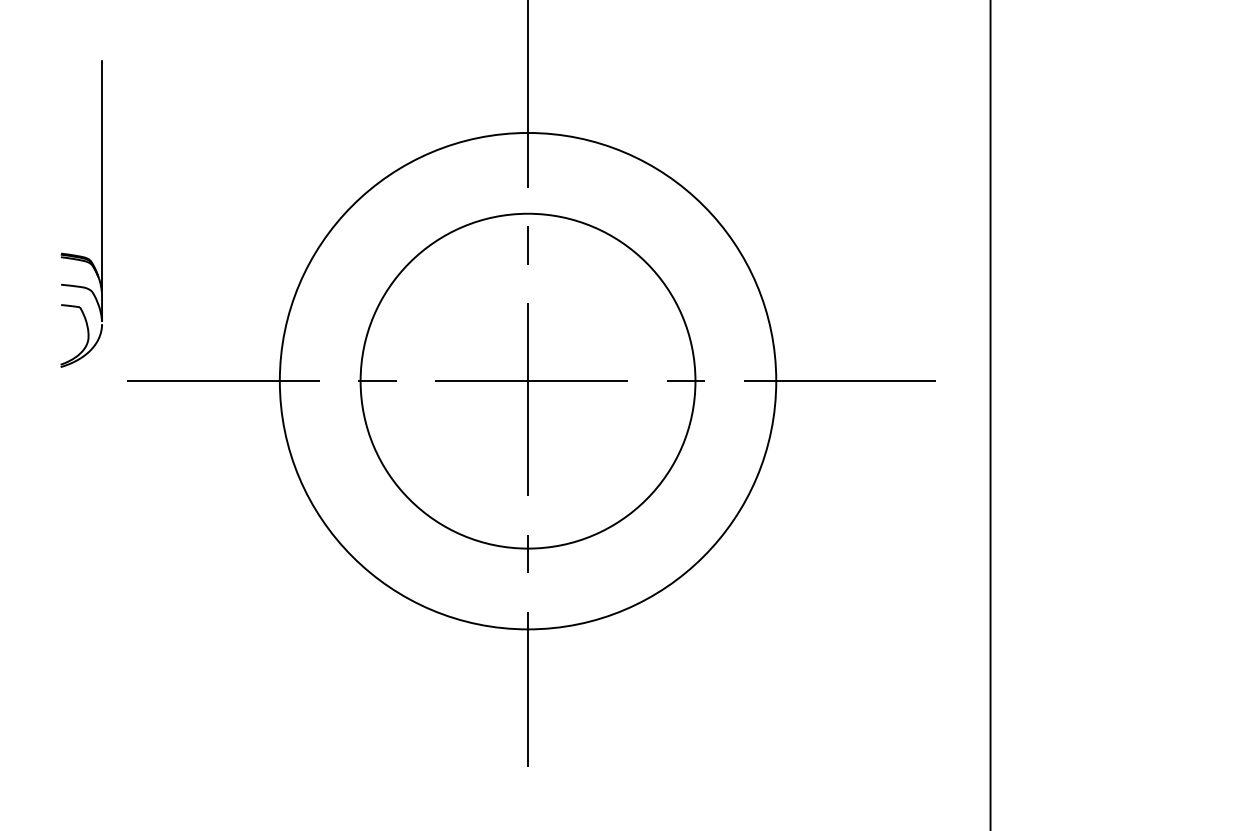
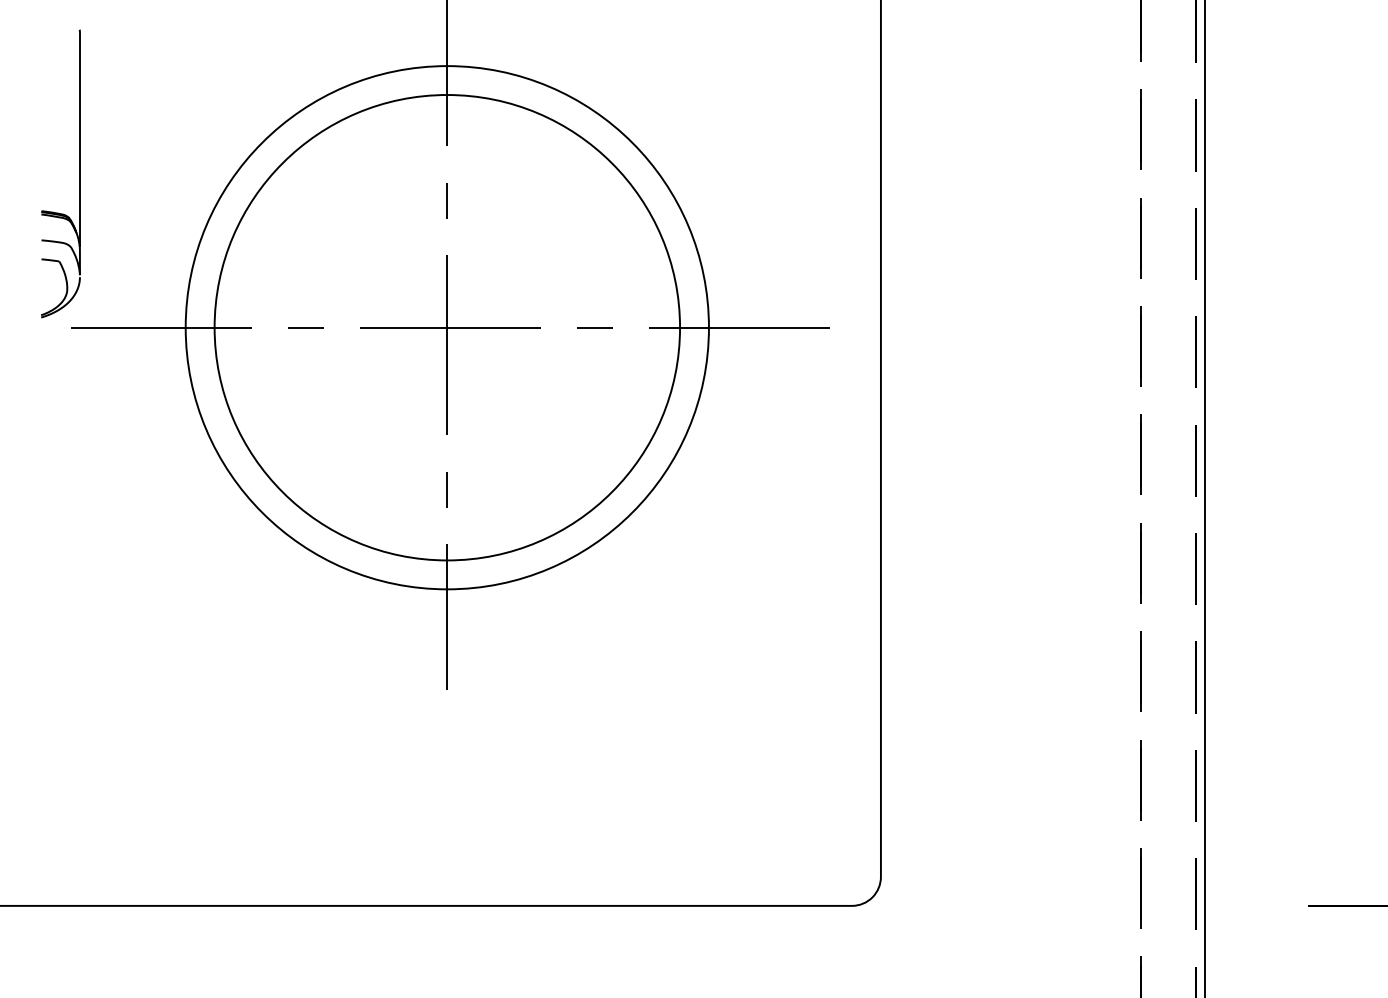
part: (101, 213) -> (79, 173), moved
circle: (527, 380) -> (446, 327), size x1.67

